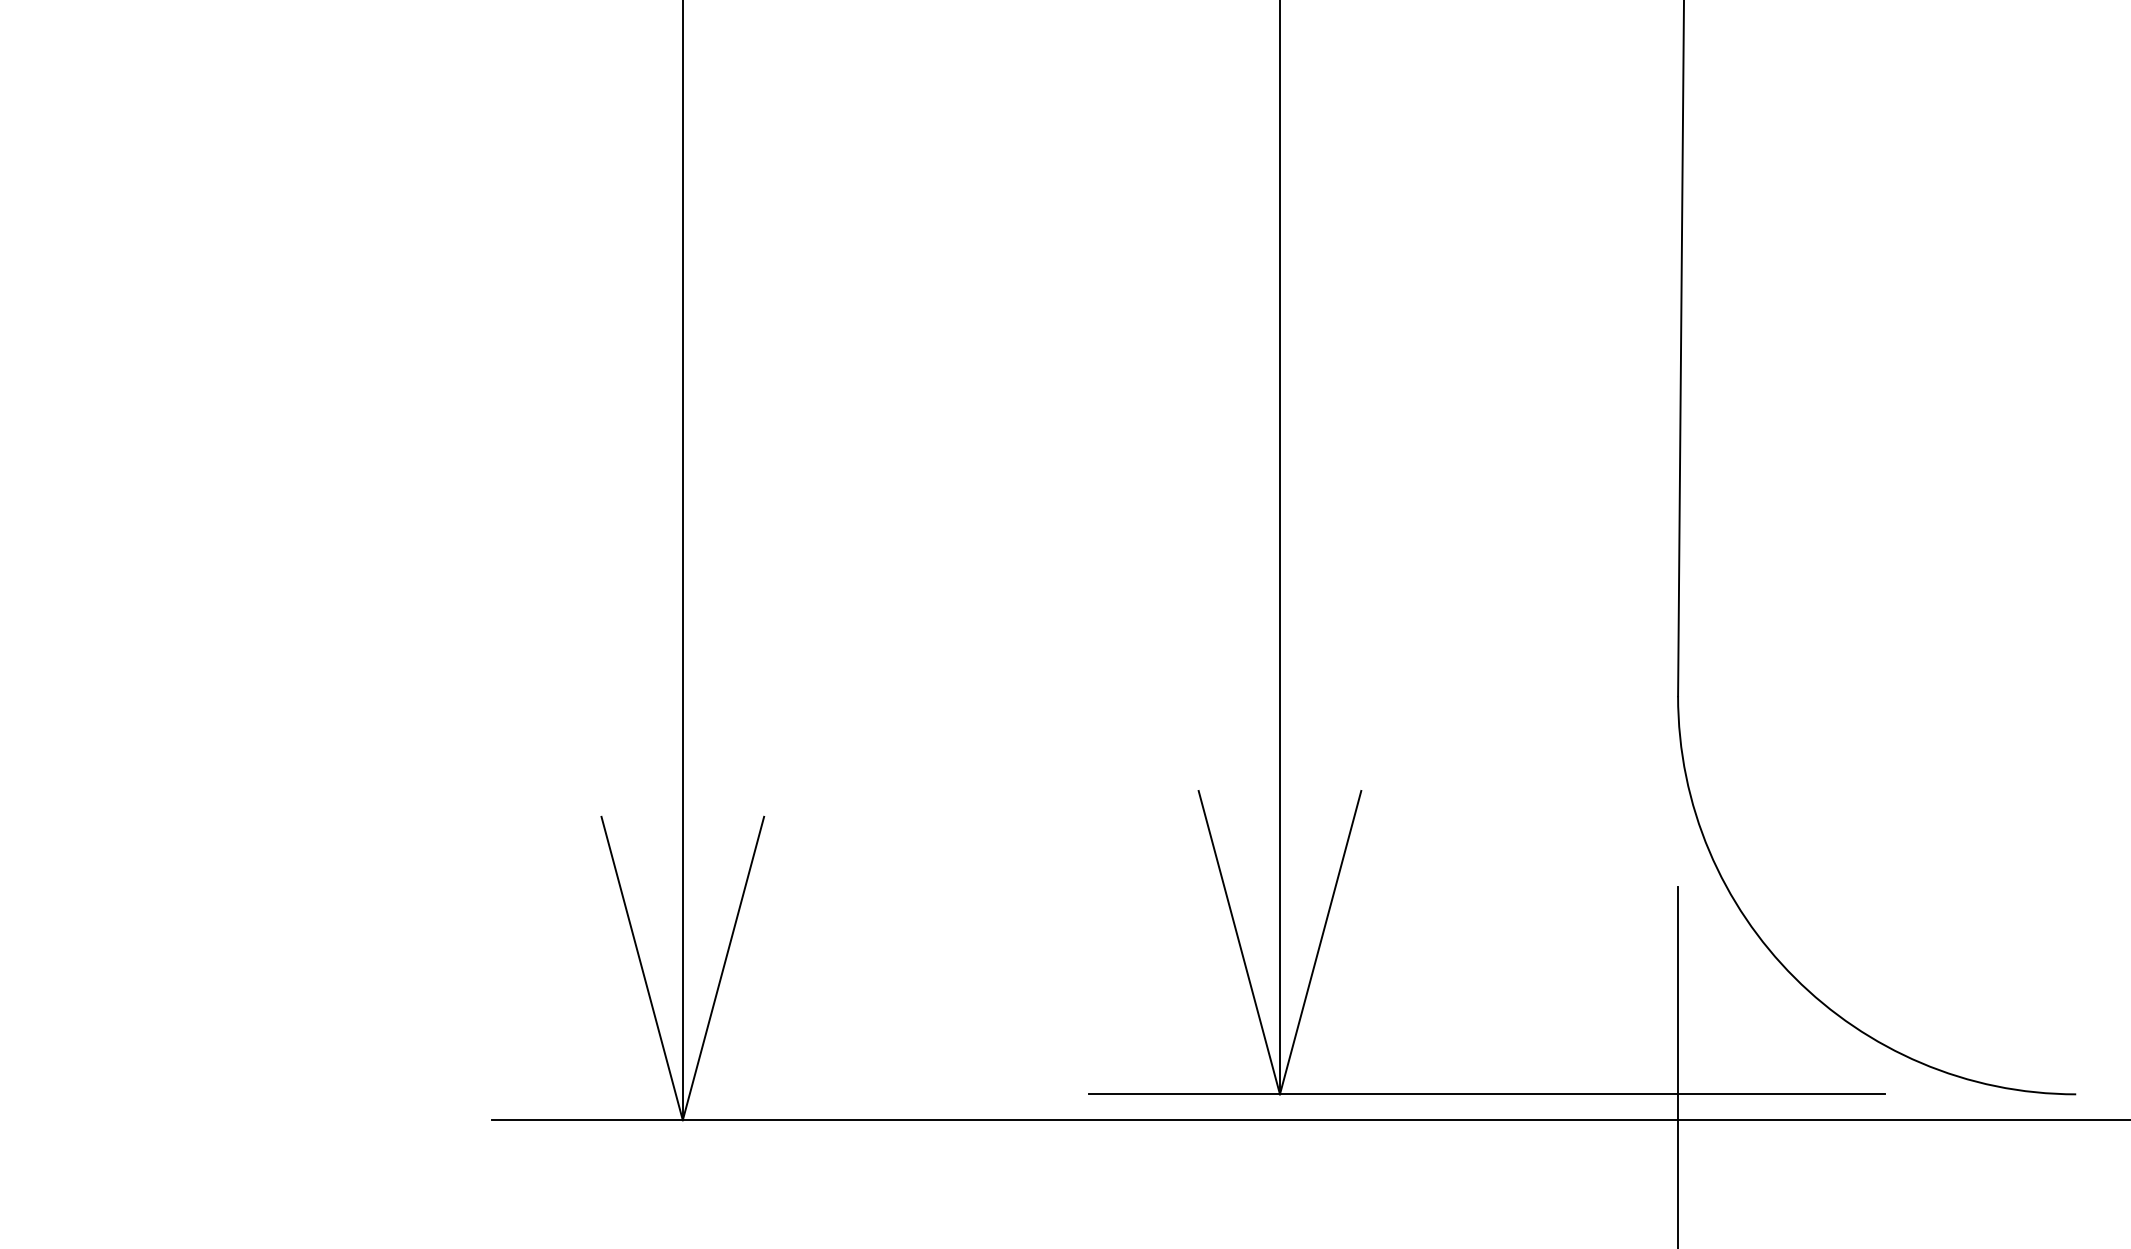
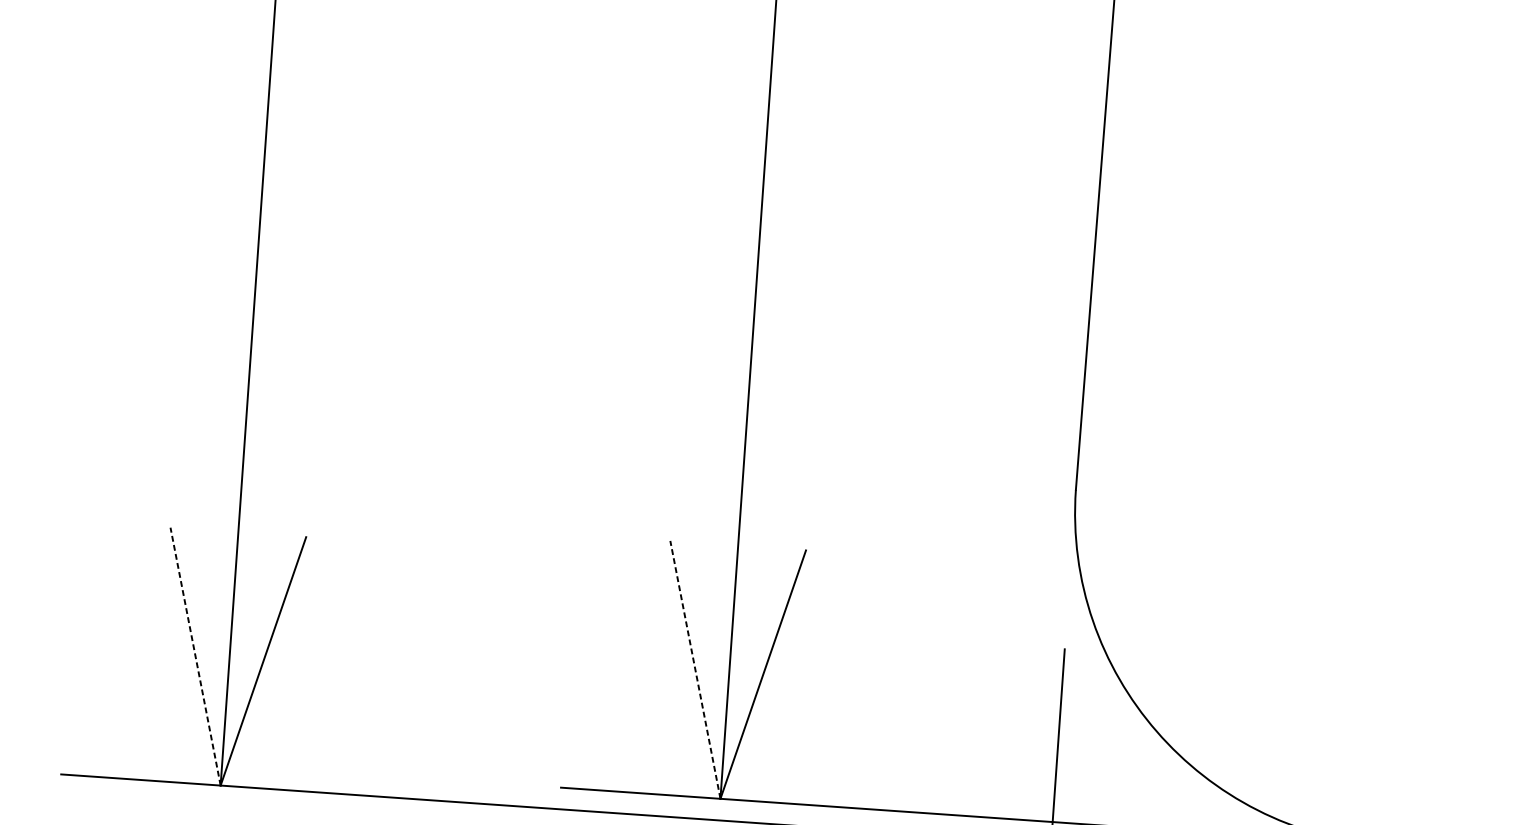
line: (1239, 942) -> (695, 669), solid -> dashed
line: (642, 968) -> (195, 656), solid -> dashed

